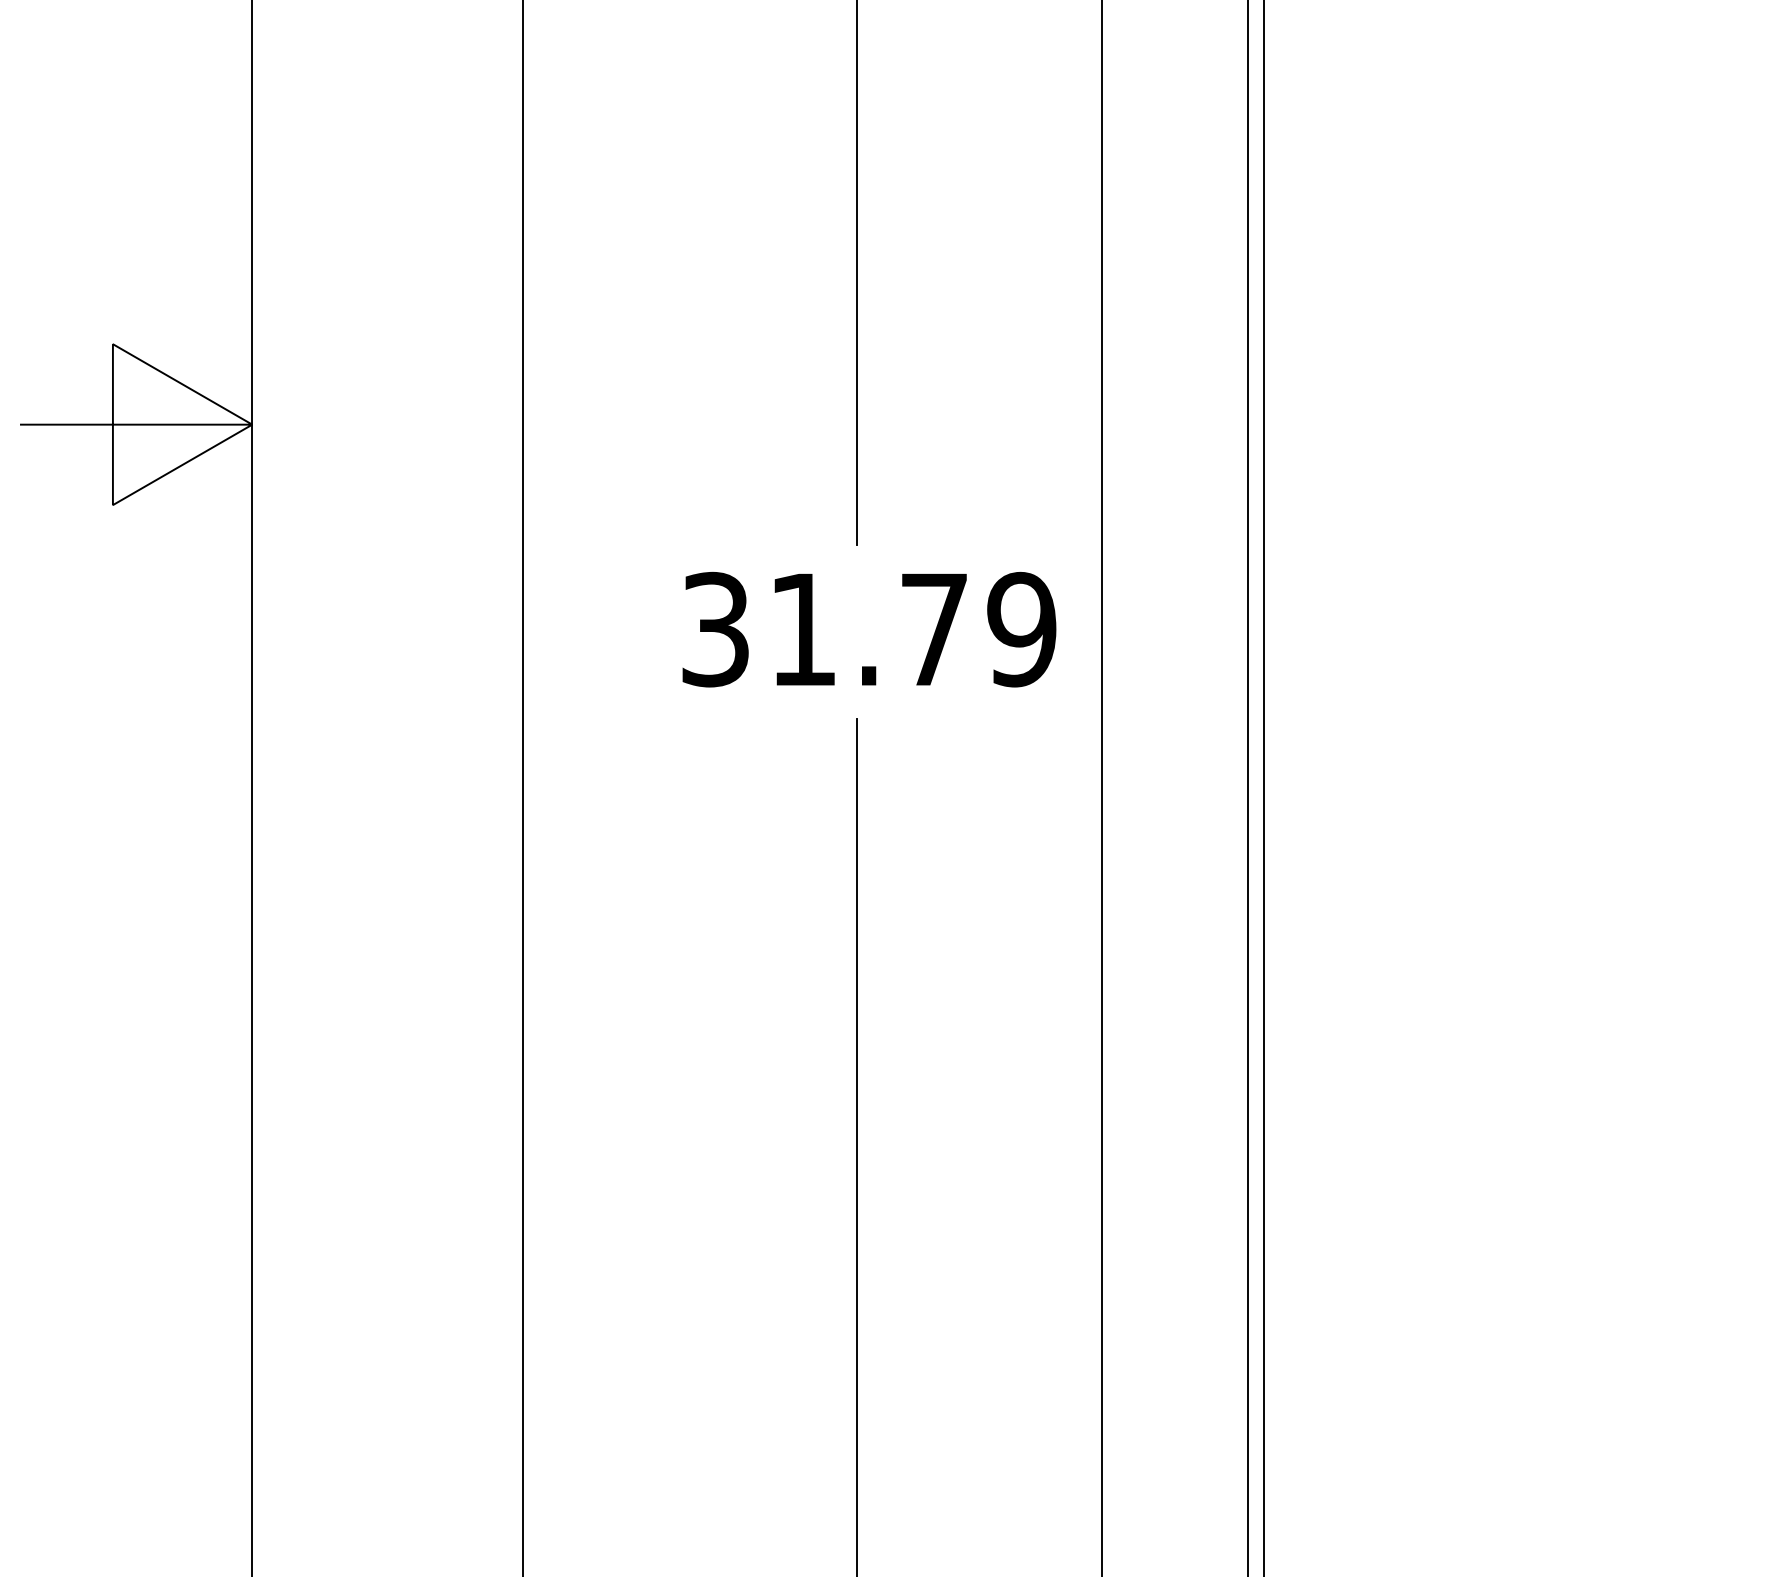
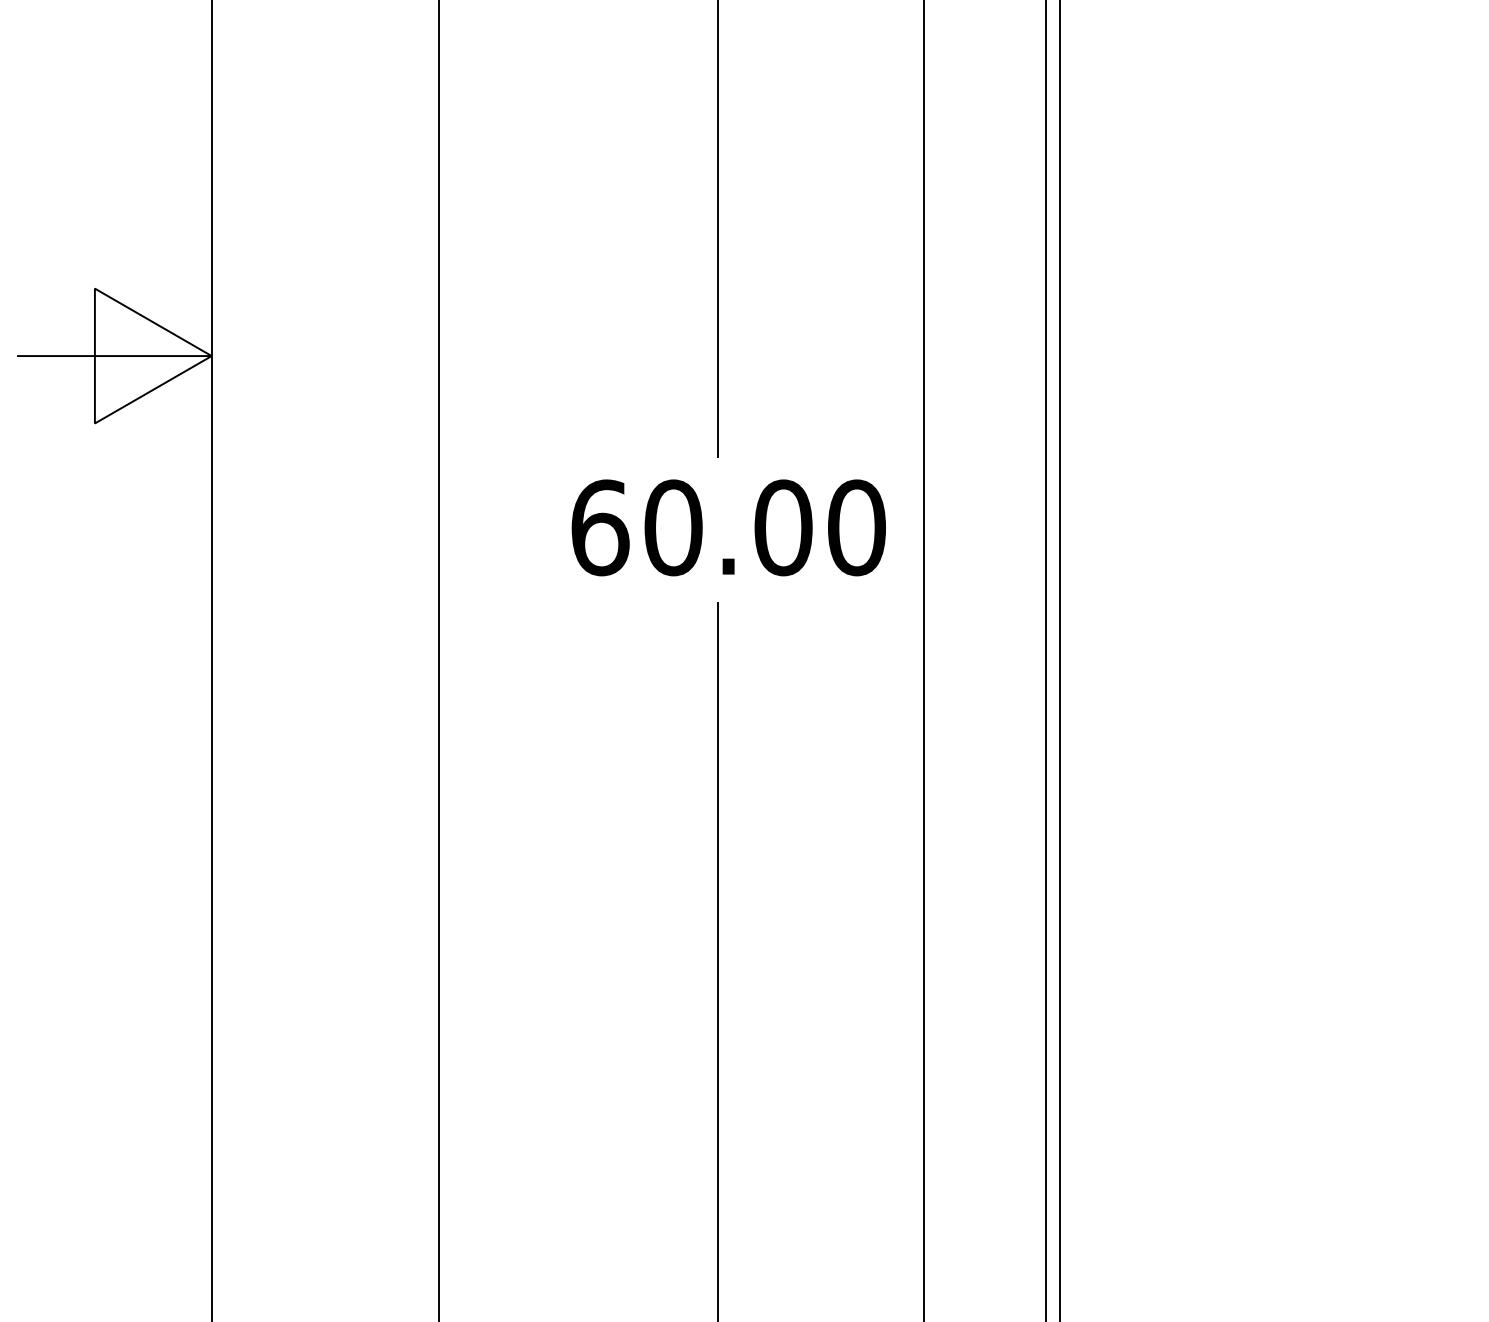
text: (868, 629) -> (728, 527), 31.79 -> 60.00

